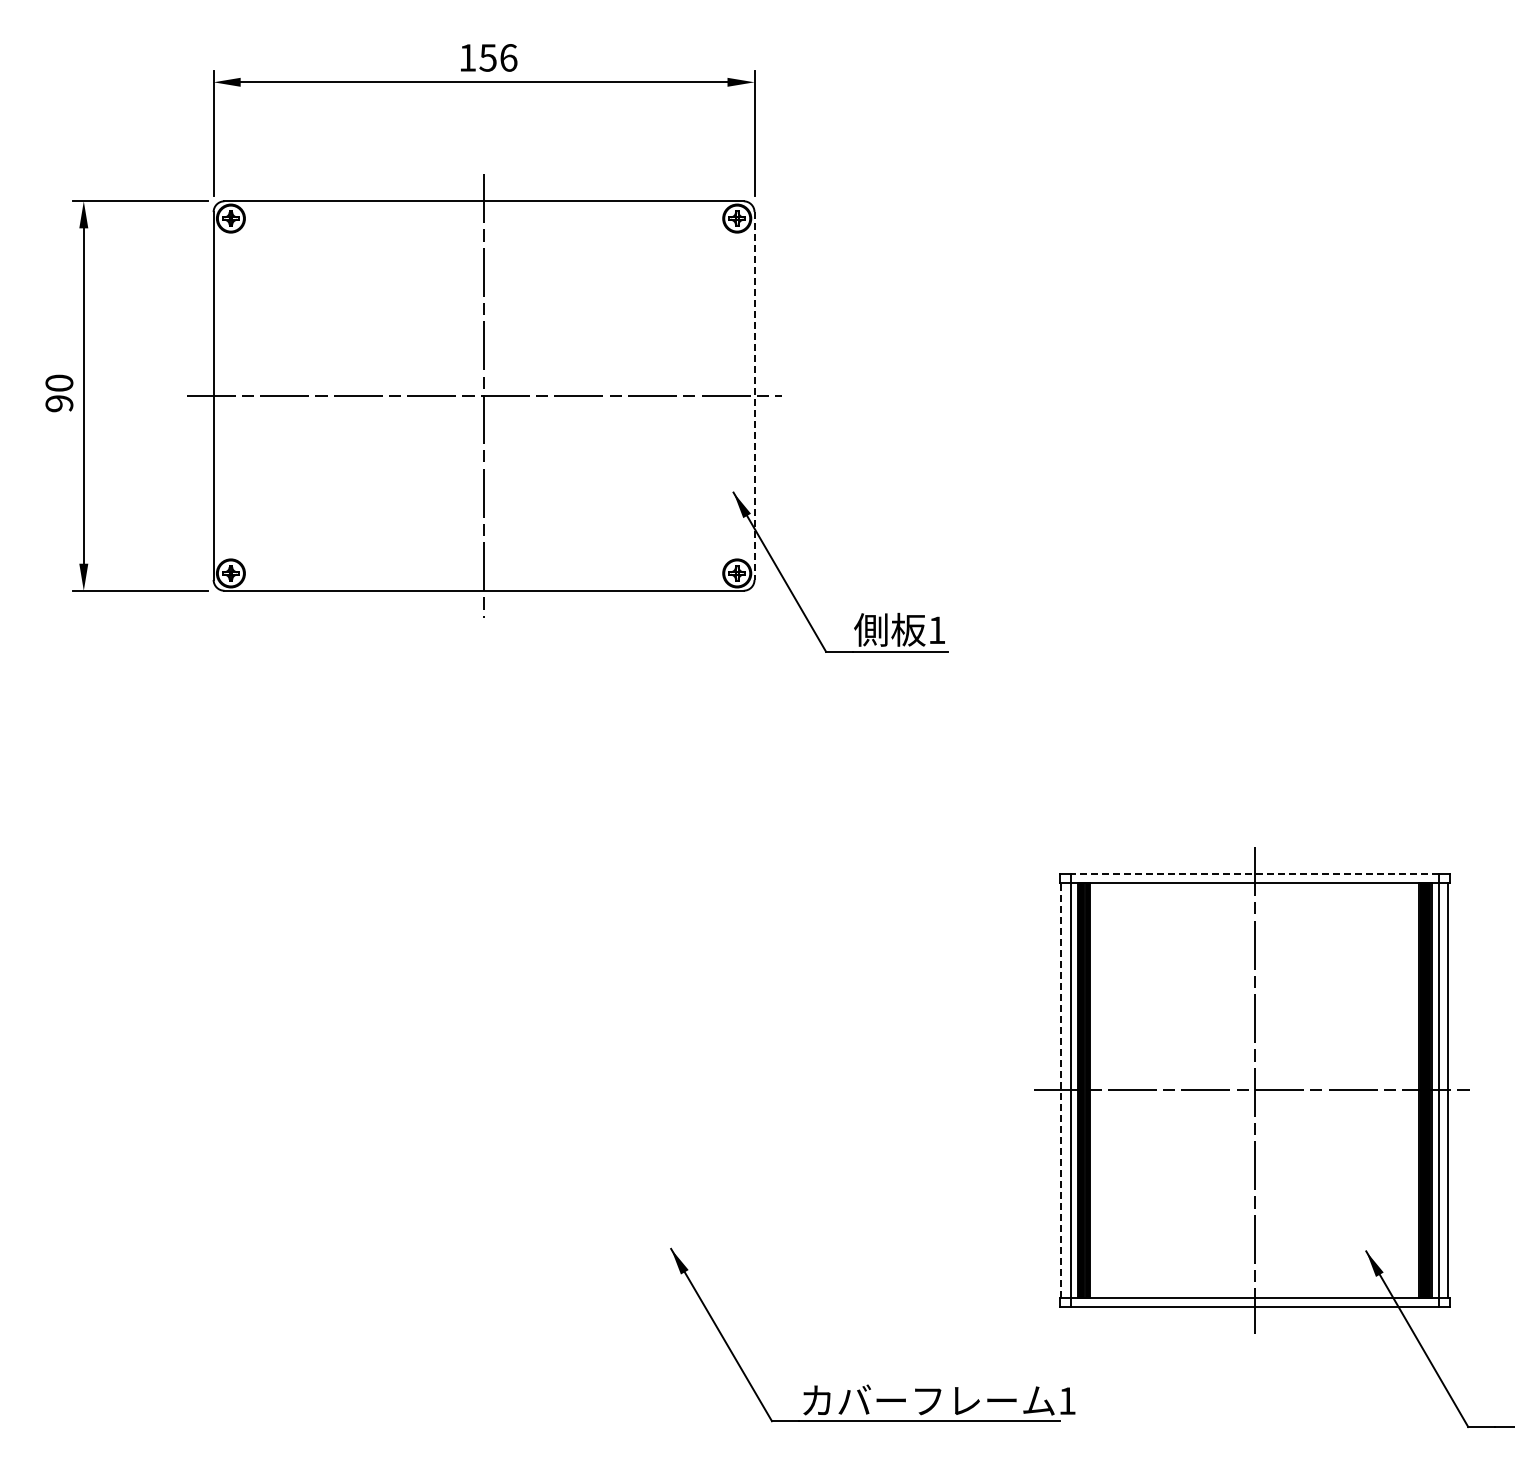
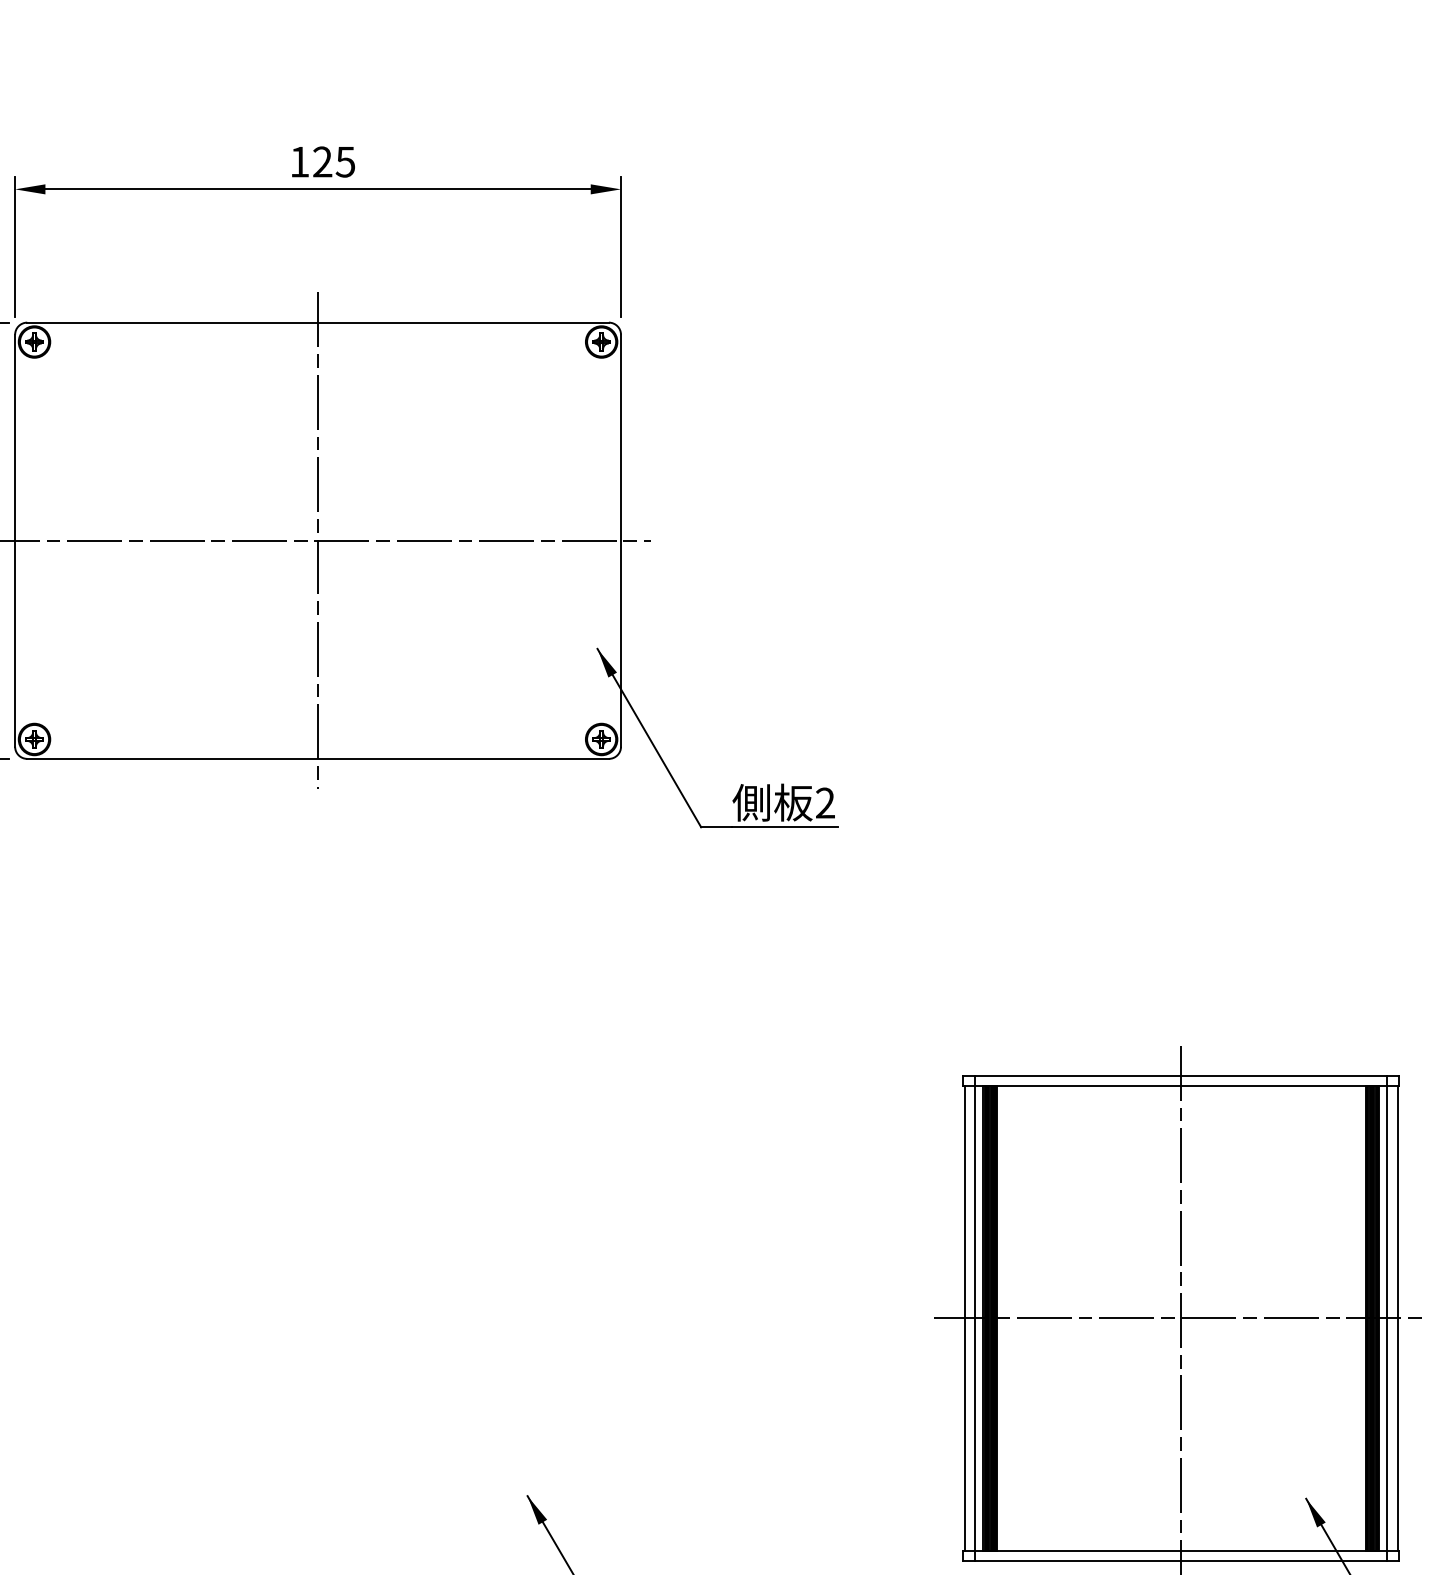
text: (498, 57) -> (334, 161), 156 -> 125
line: (754, 396) -> (620, 541), dashed -> solid
text: (936, 629) -> (824, 802), 1 -> 2
line: (1254, 873) -> (1181, 1075), dashed -> solid
line: (1061, 1090) -> (964, 1318), dashed -> solid

